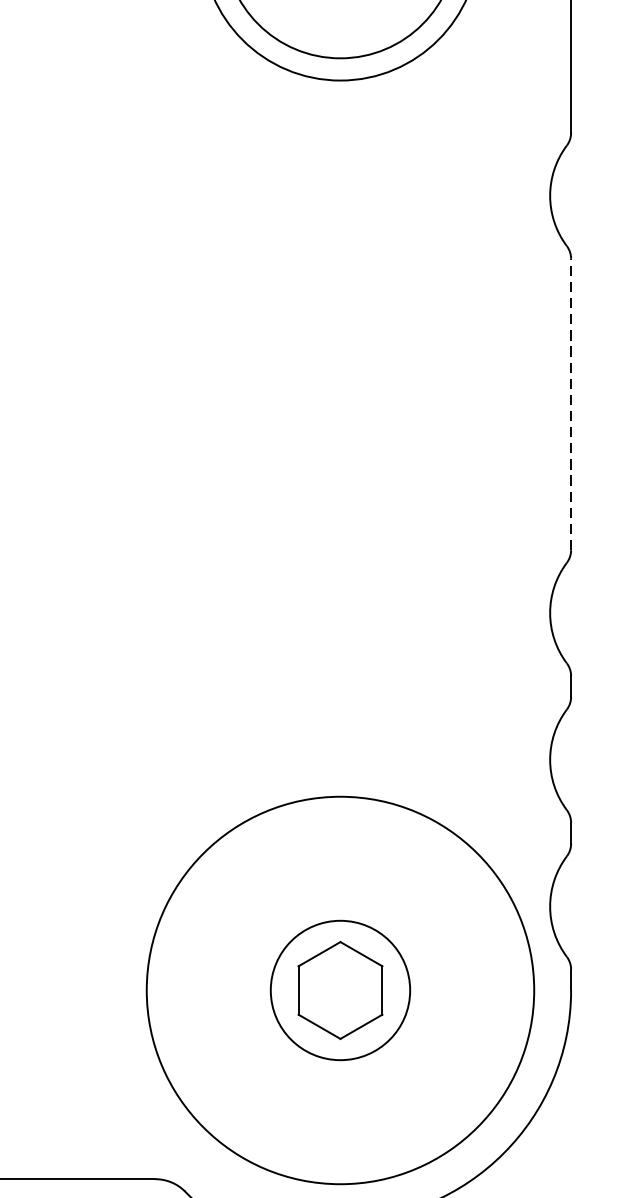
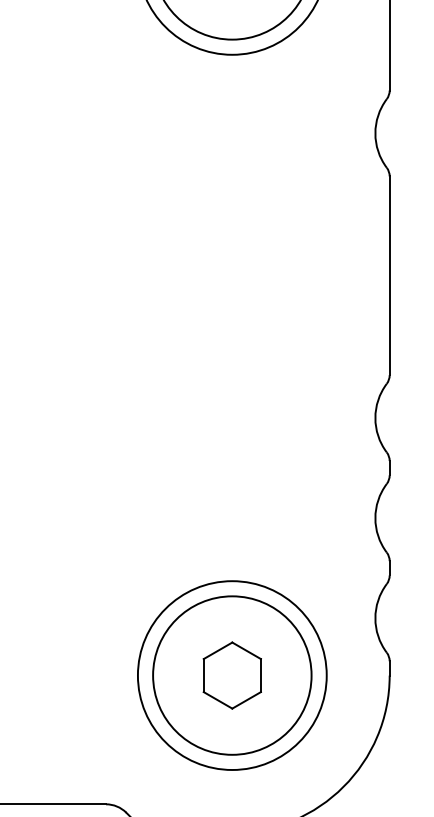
line: (570, 404) -> (389, 275), dashed -> solid
circle: (339, 990) -> (231, 675), size x0.71
circle: (340, 990) -> (232, 675), size x1.67

